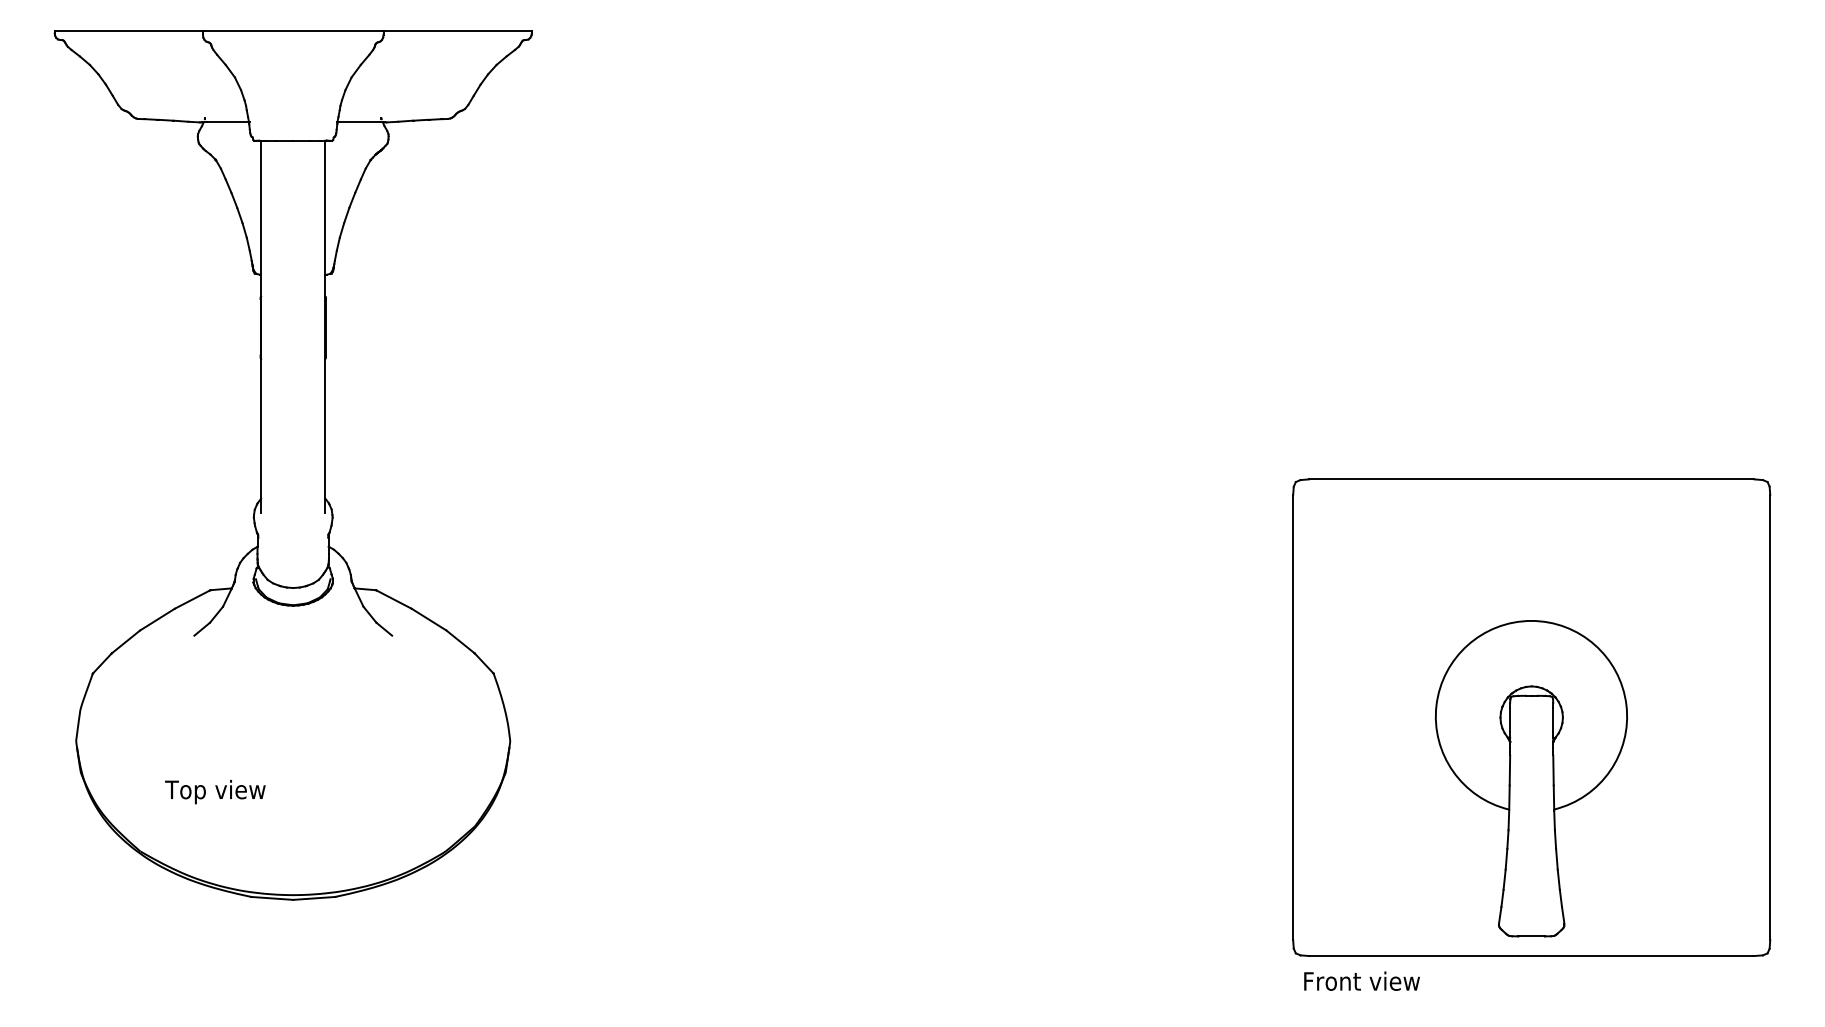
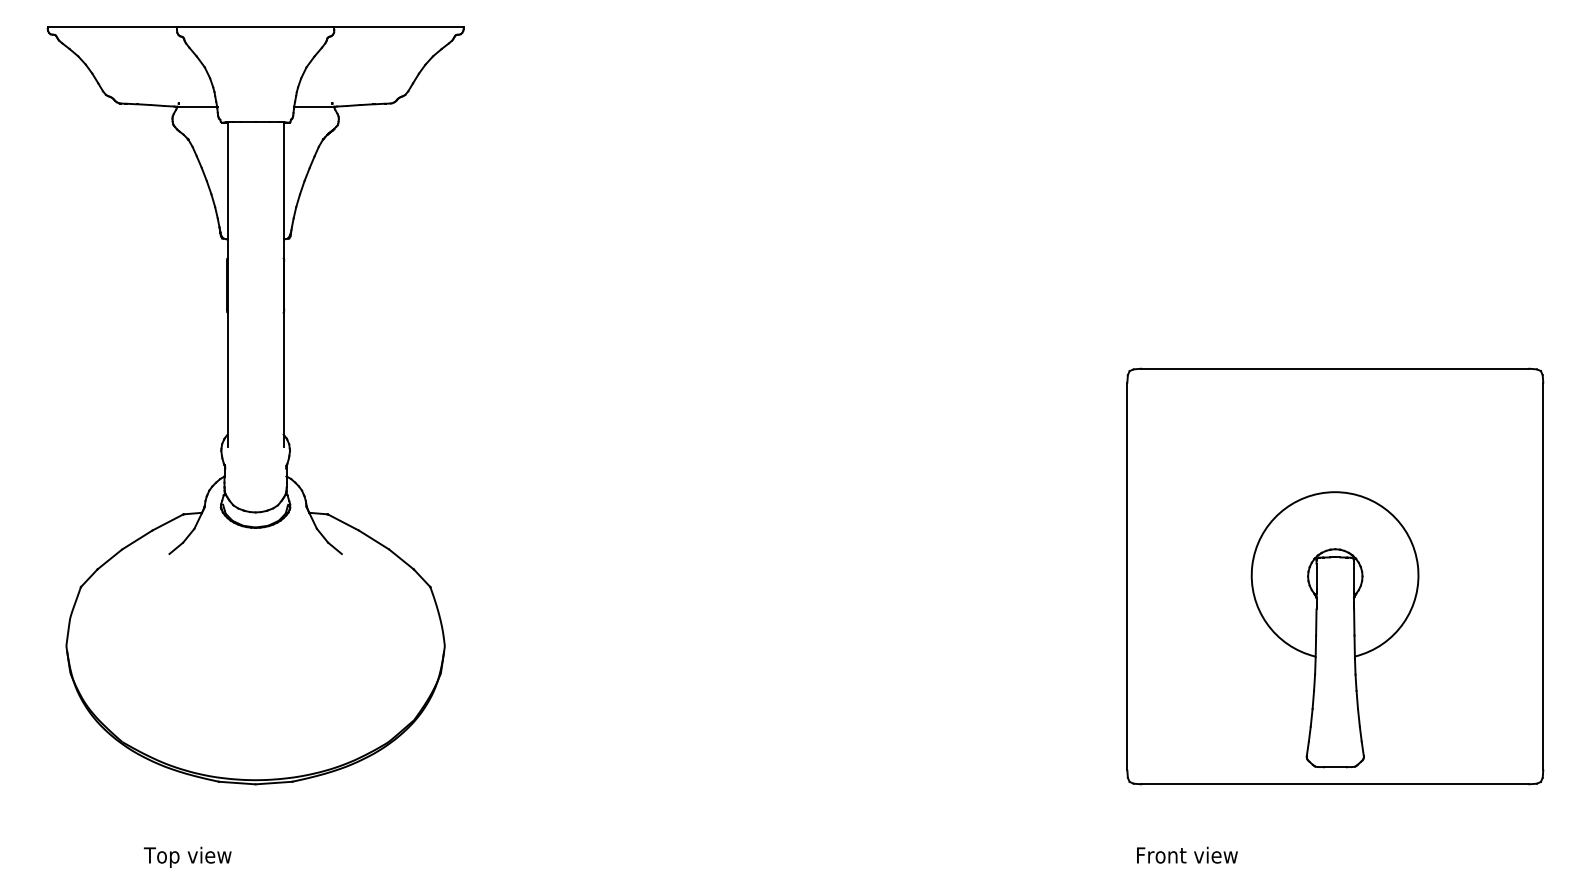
part: (1531, 717) -> (1335, 576), moved
text: (215, 791) -> (187, 856), moved

